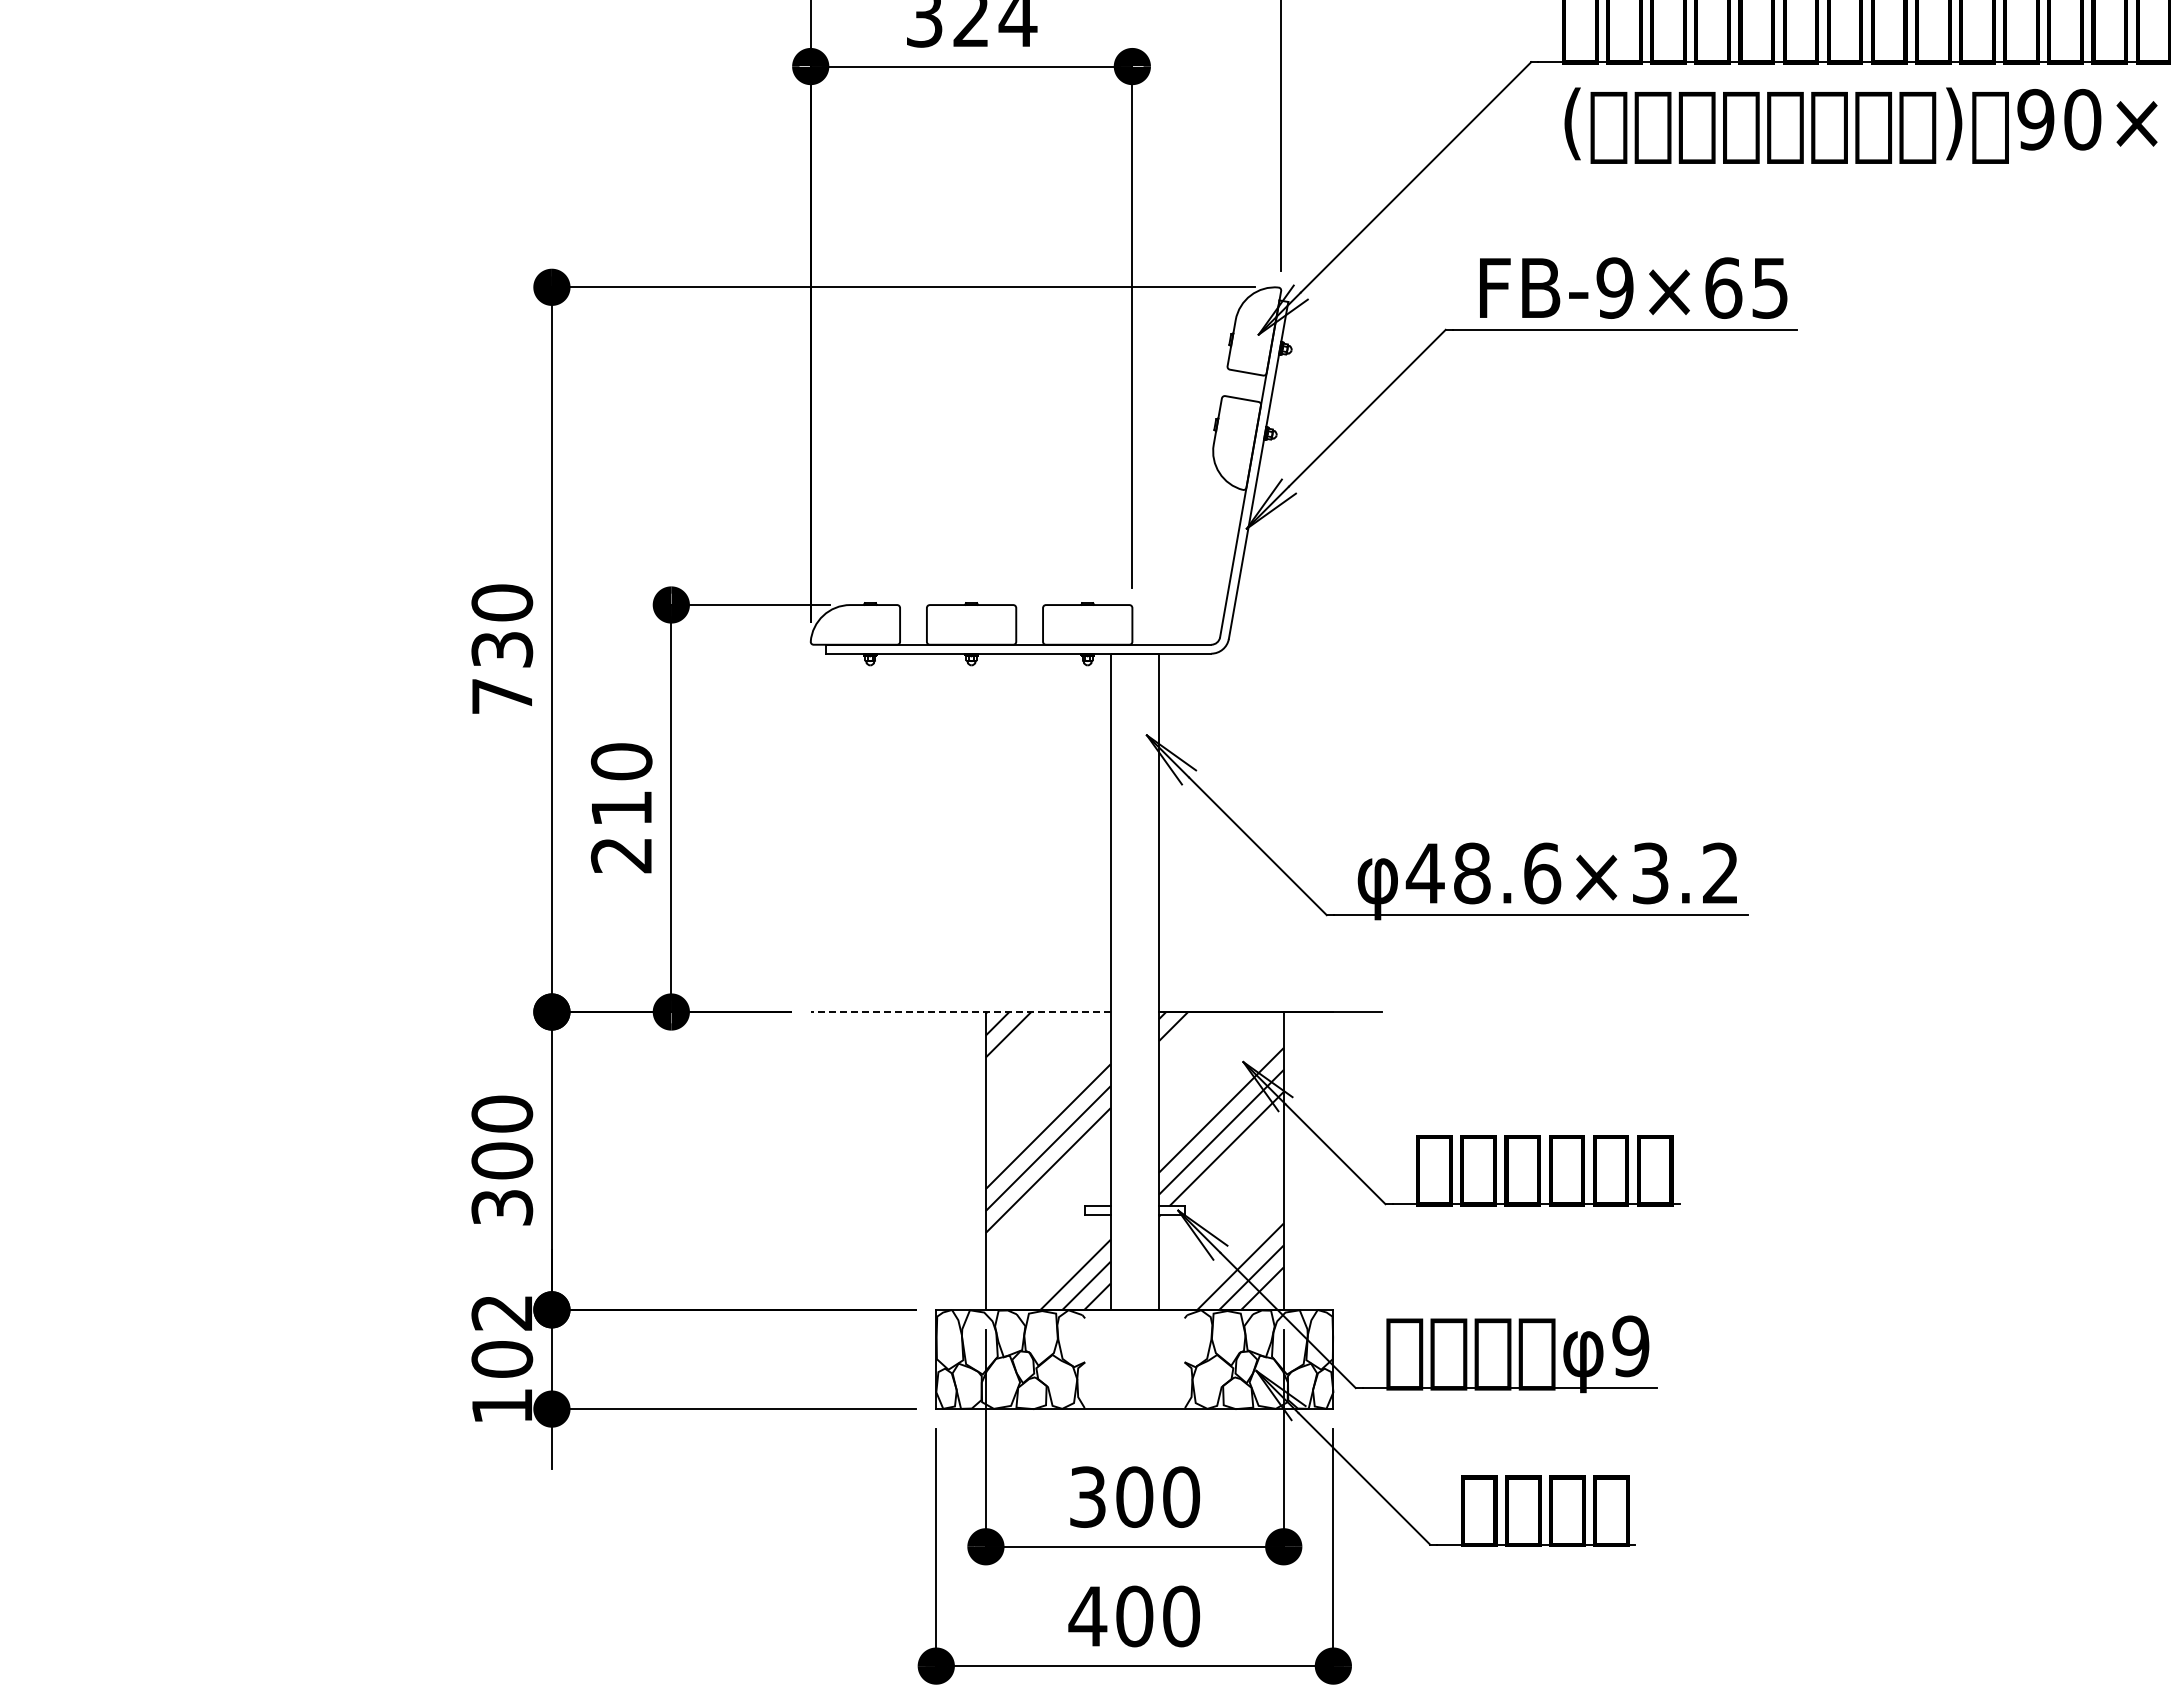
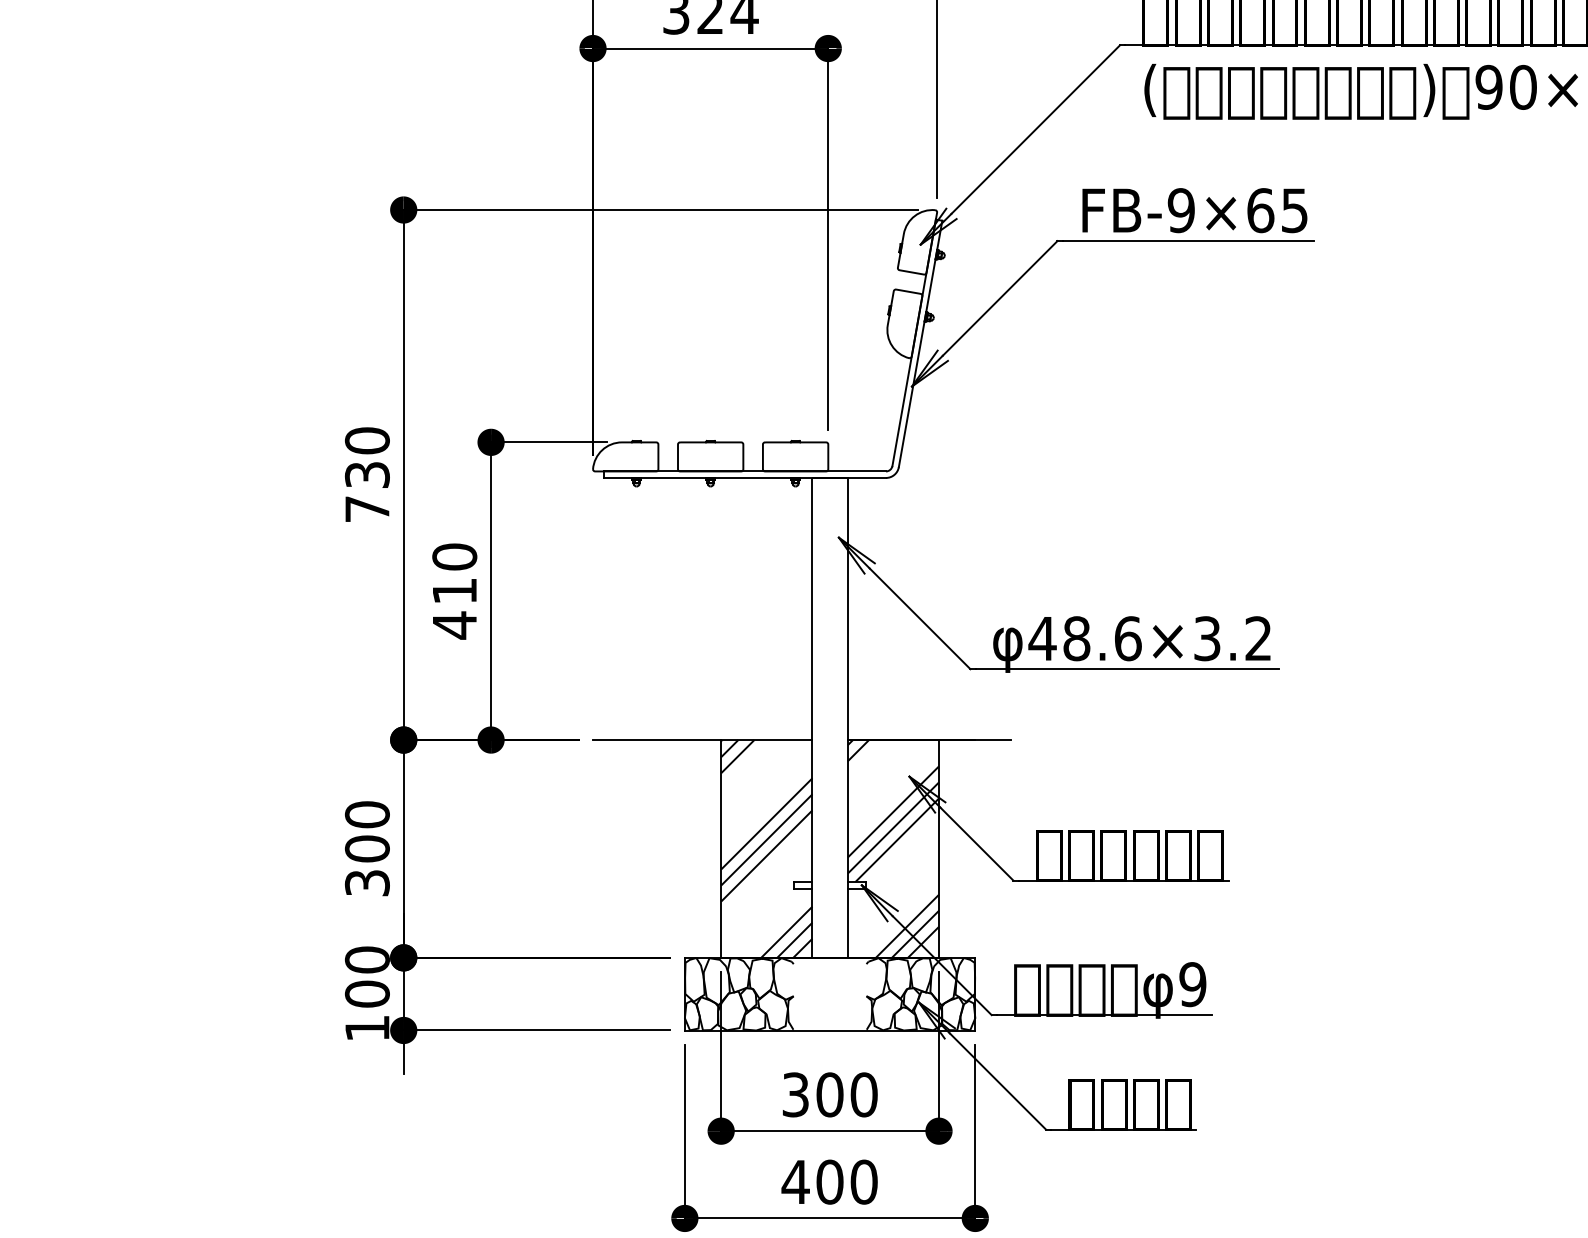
text: (620, 855) -> (453, 625), 210 -> 410
line: (960, 1012) -> (702, 740), dashed -> solid
text: (502, 1312) -> (367, 959), 102 -> 100

